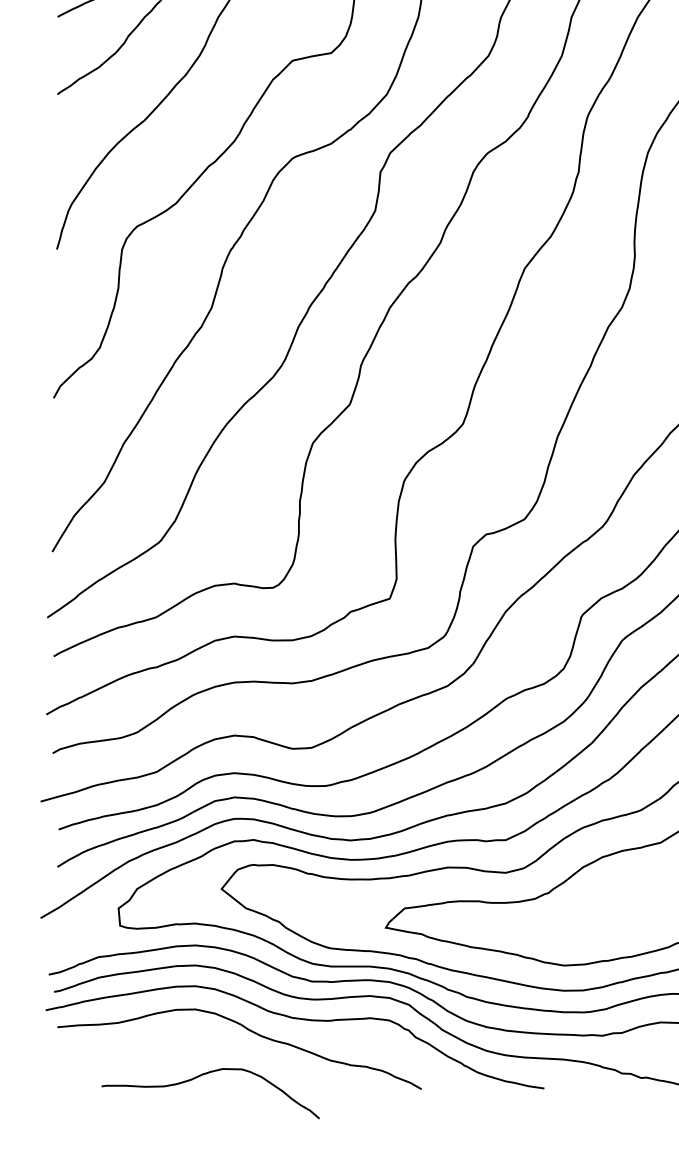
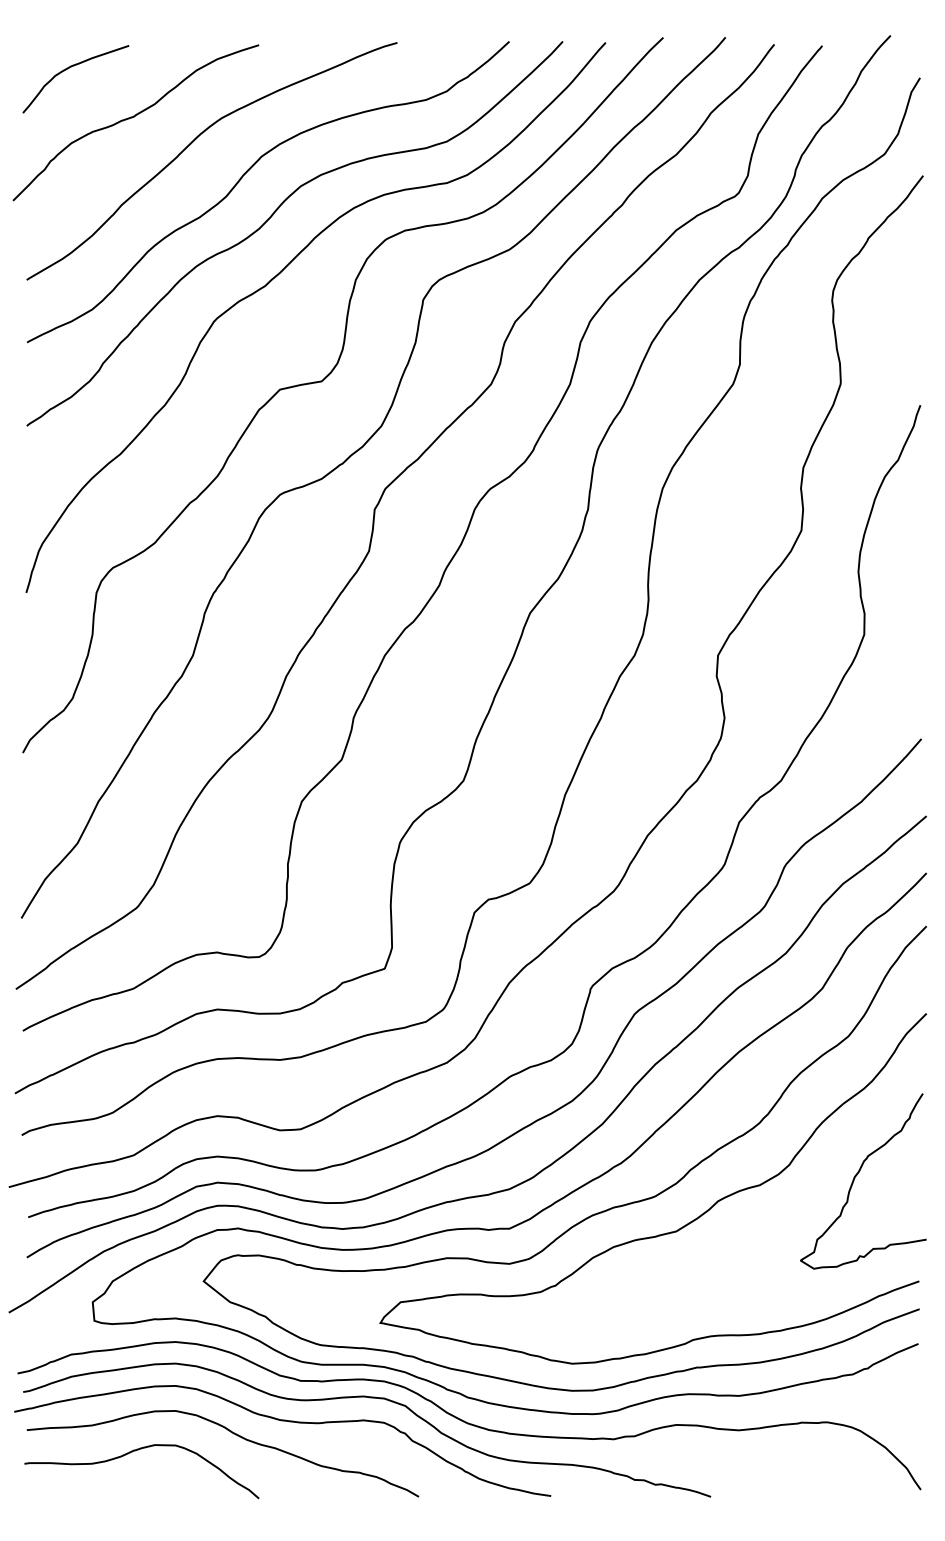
curve: (204, 1074) -> (135, 1451), moved

